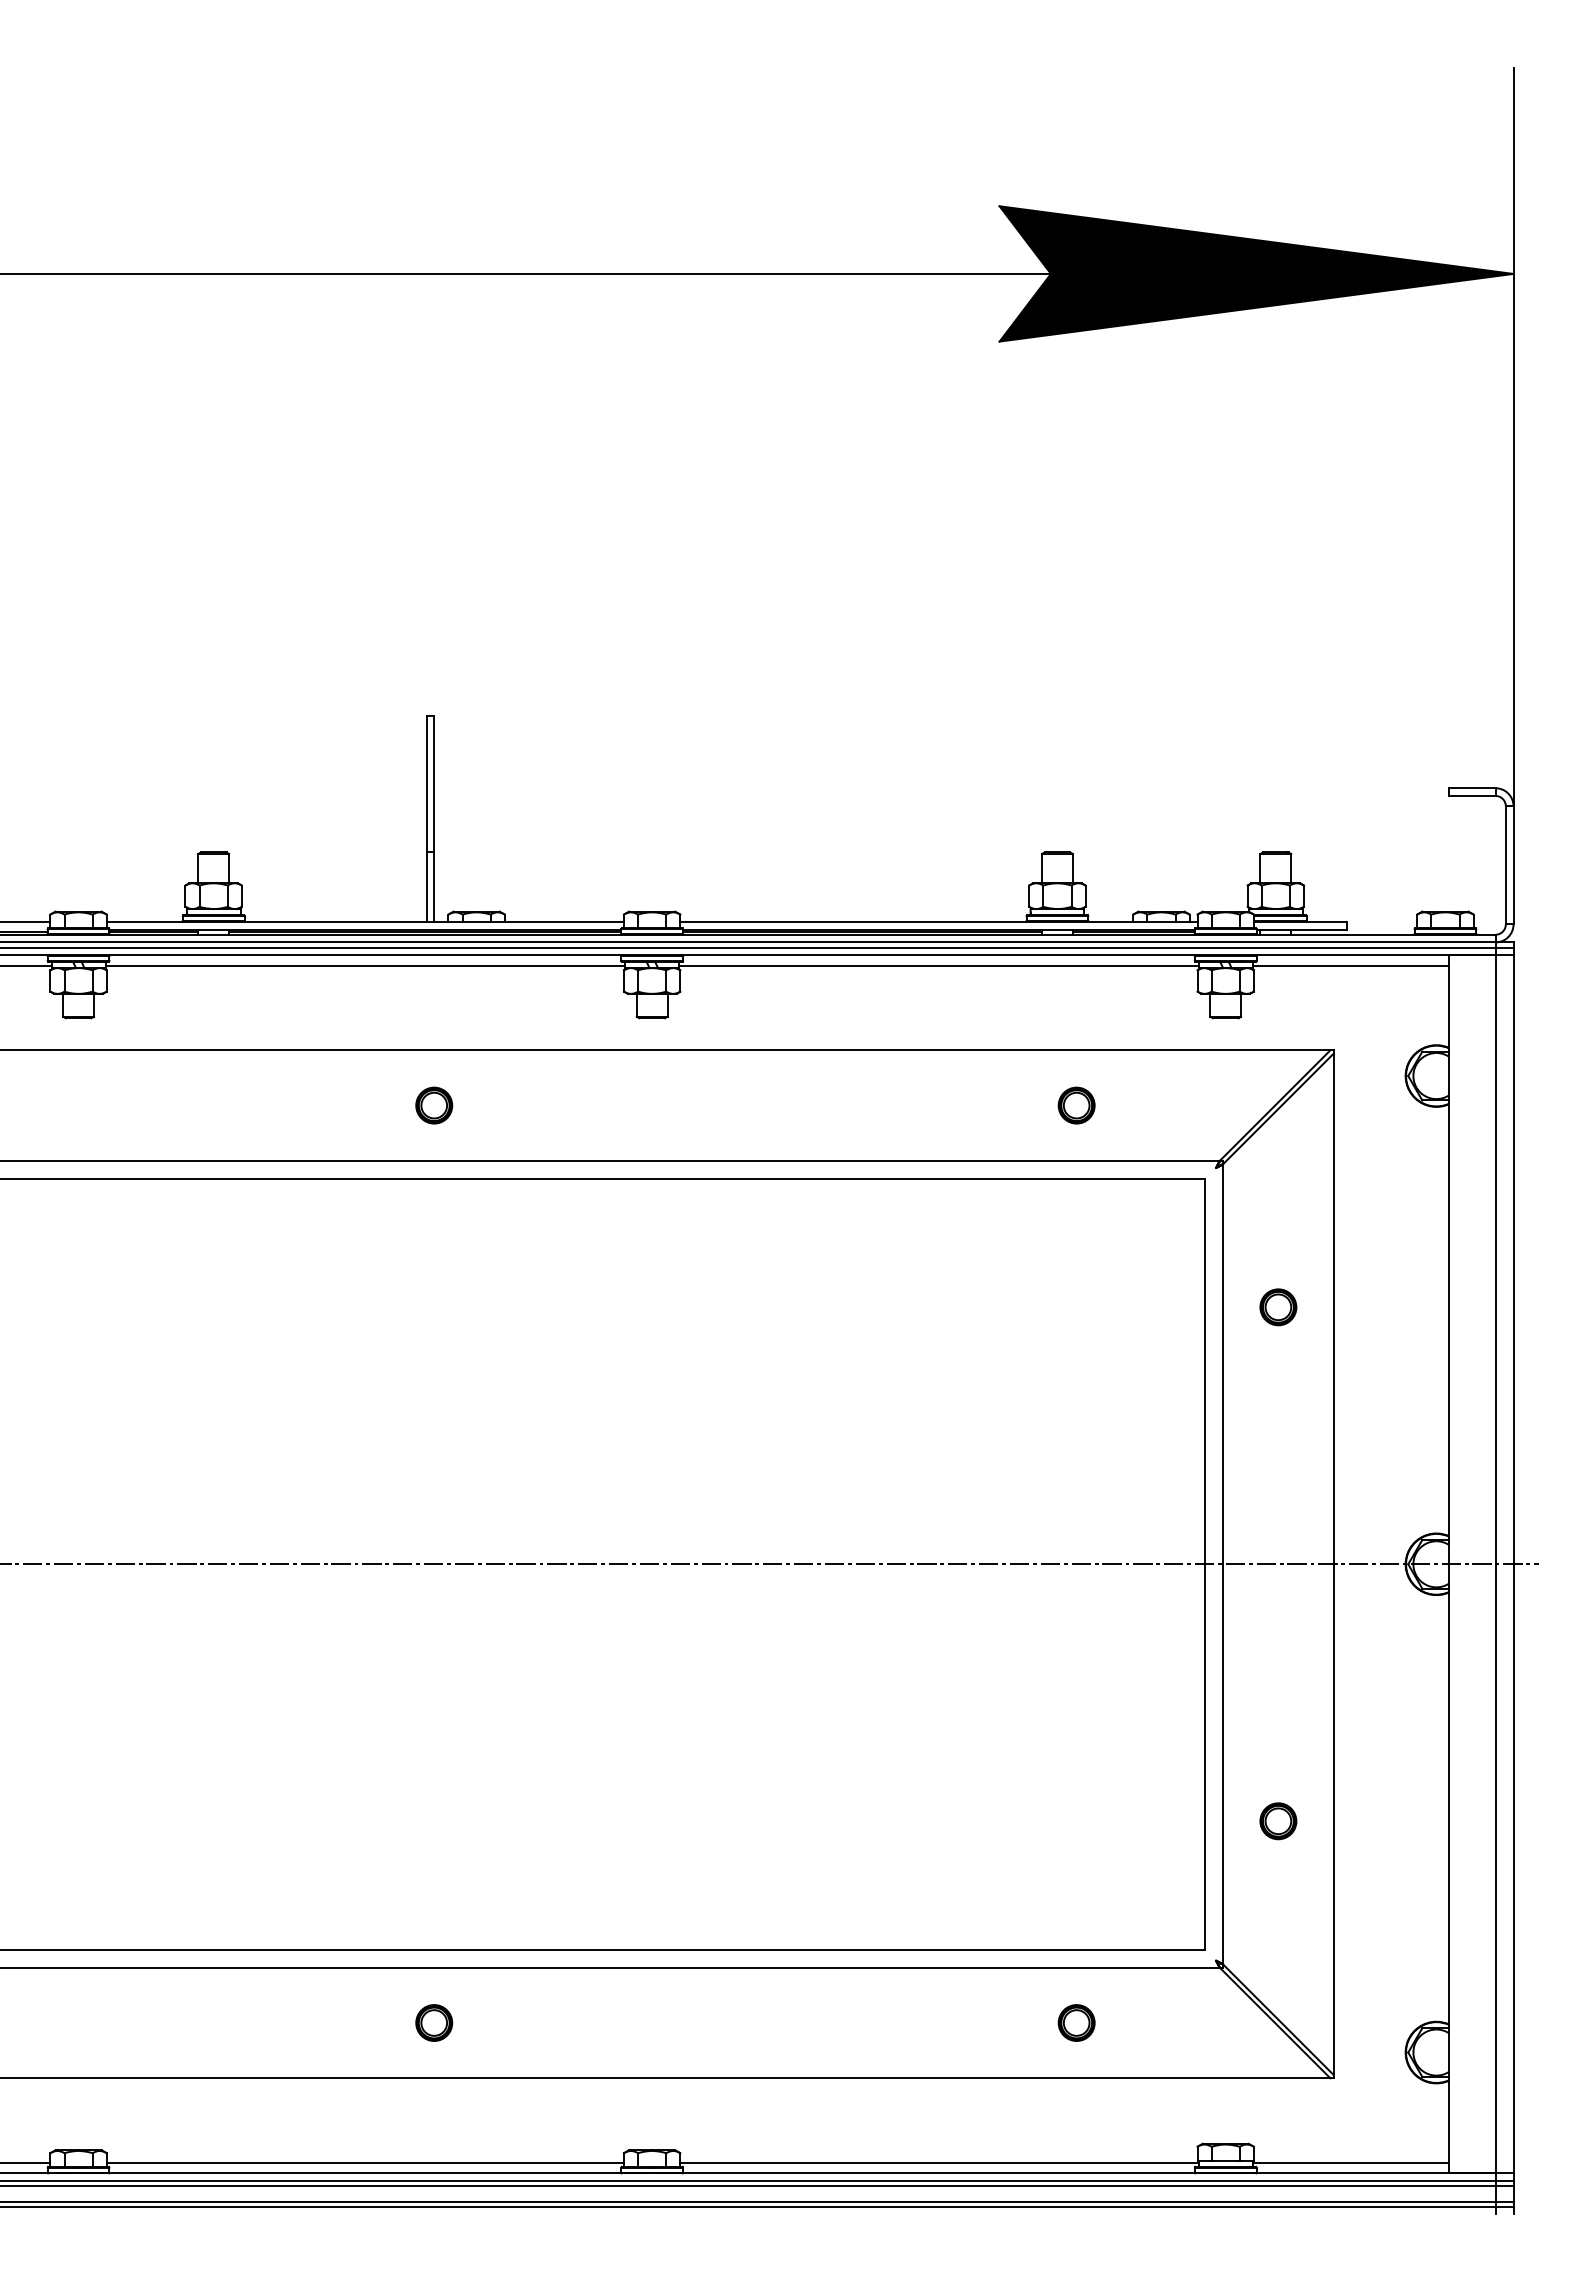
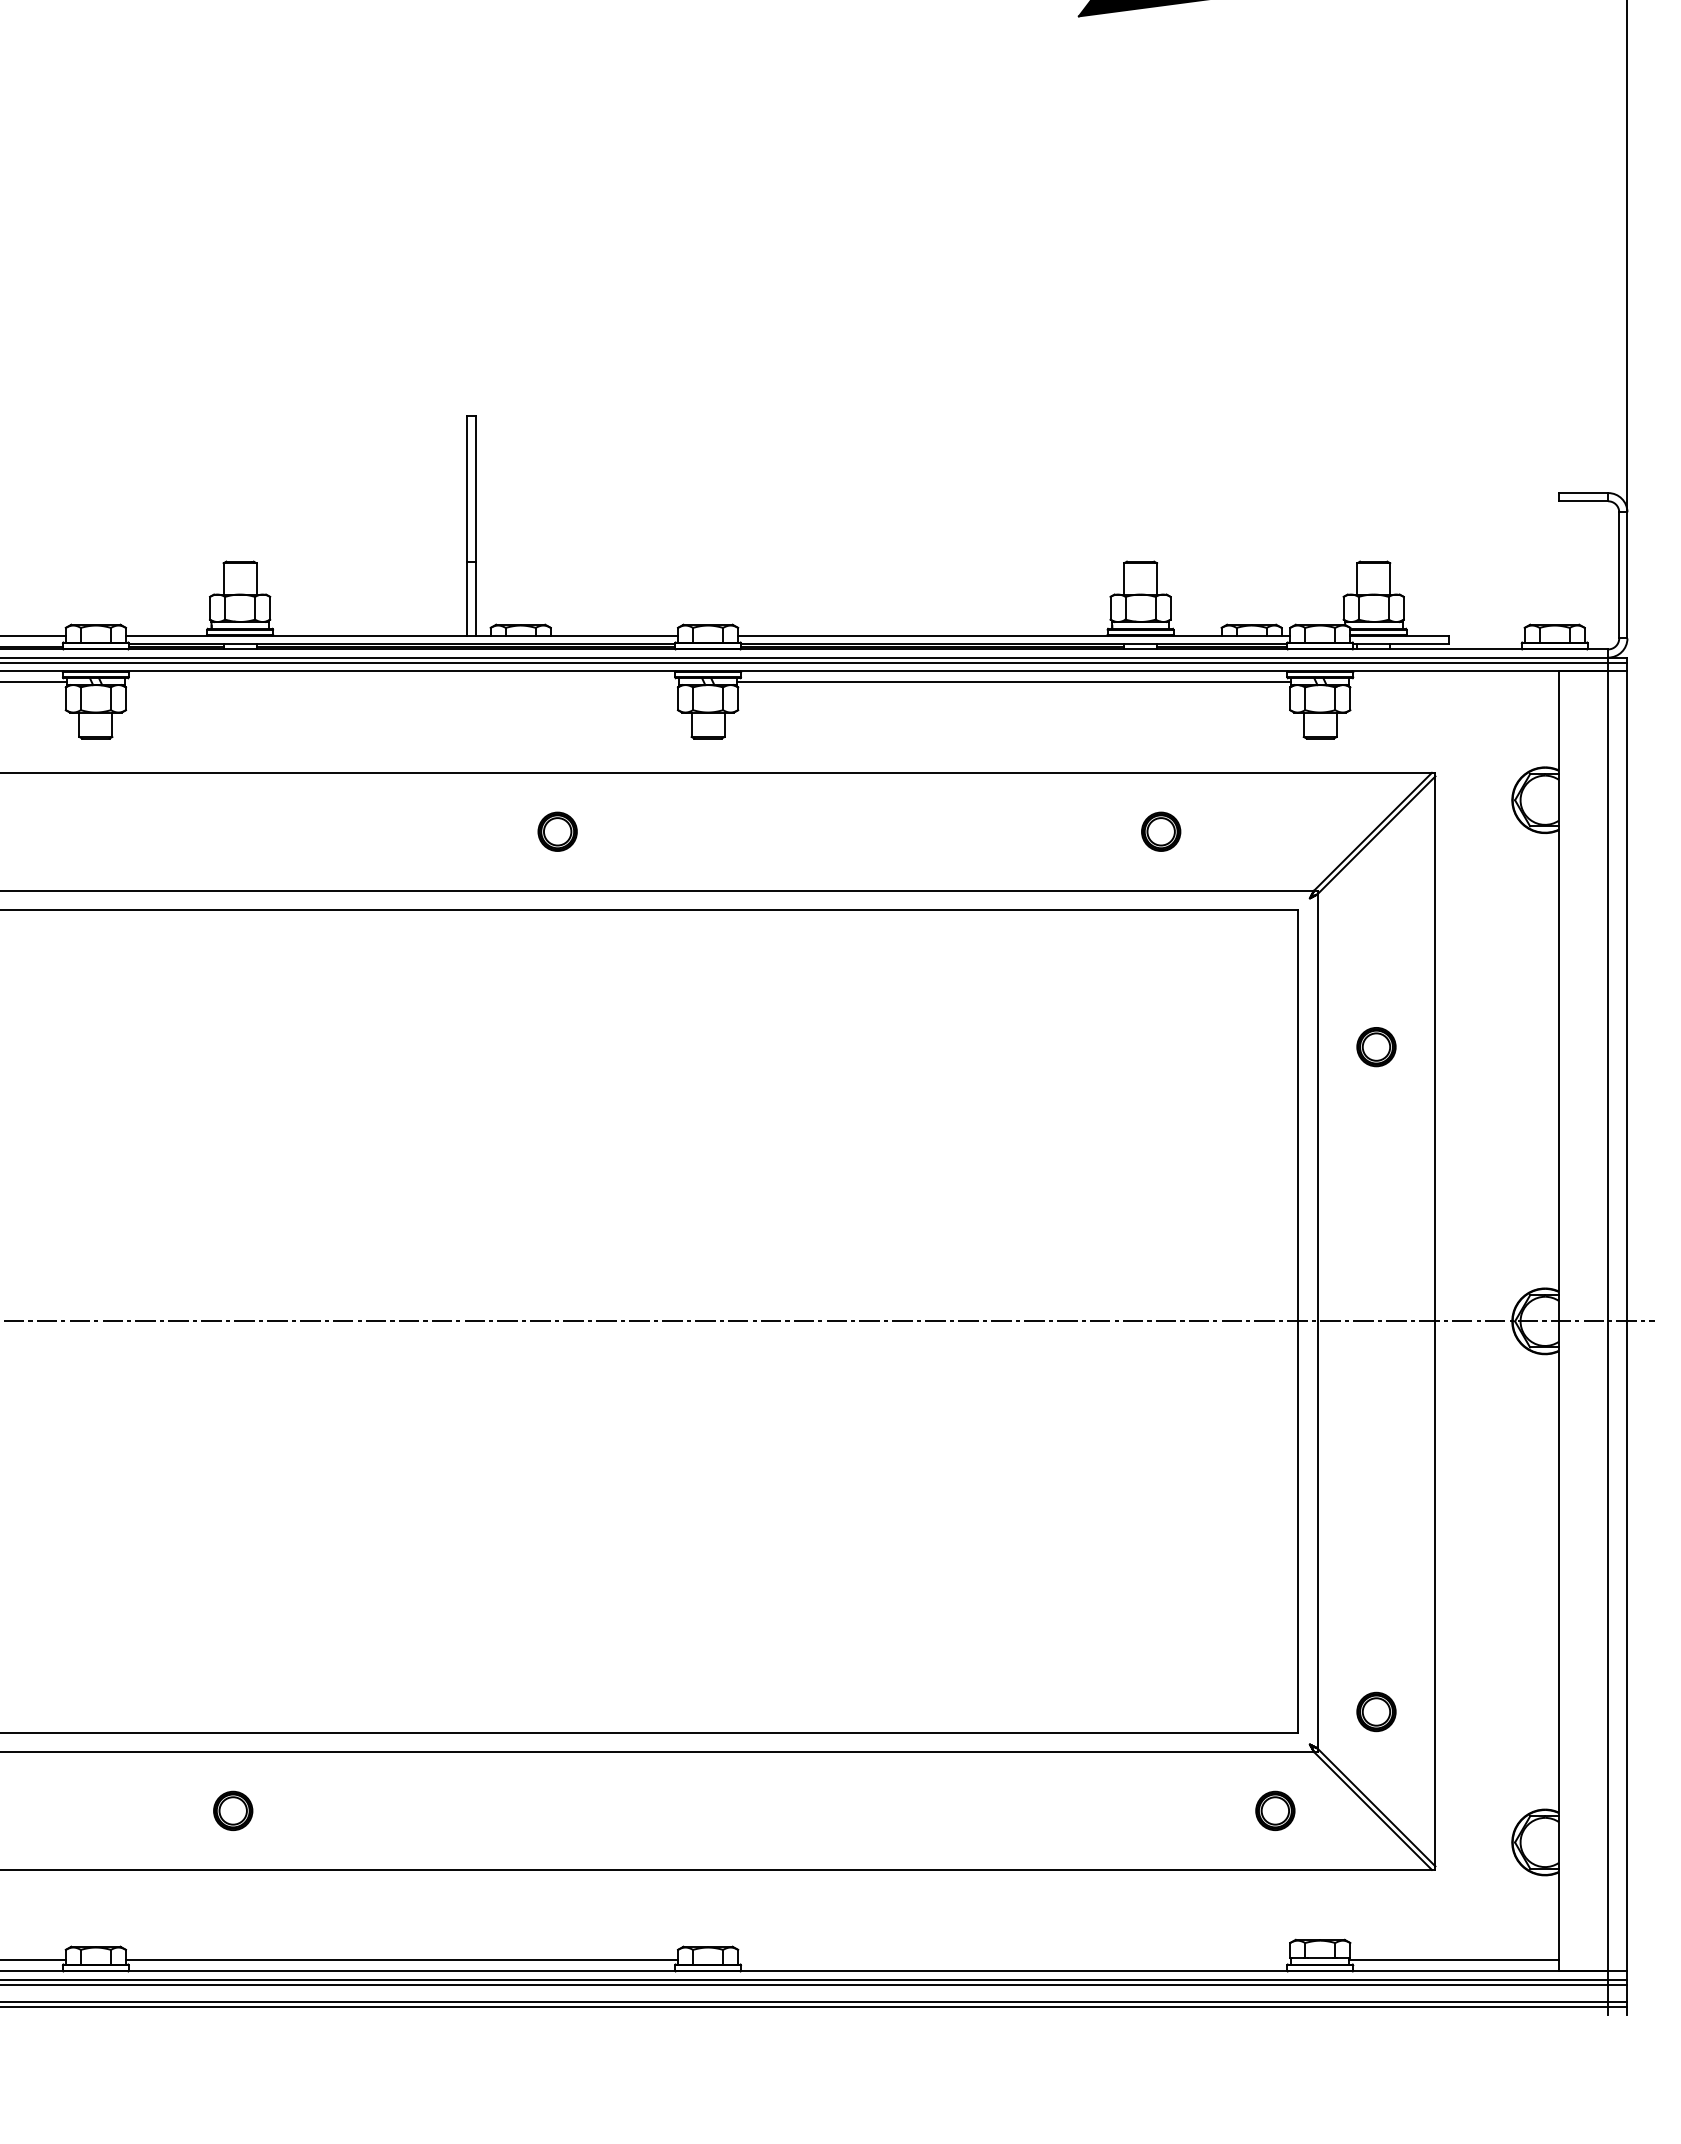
line: (365, 965) -> (402, 682), removed
line: (1350, 965) -> (1453, 682), removed
part: (434, 1105) -> (557, 831), moved
part: (1278, 1821) -> (1376, 1712), moved
part: (434, 2022) -> (233, 1810), moved
part: (1076, 2022) -> (1275, 1810), moved
line: (939, 2163) -> (1014, 1960), removed

